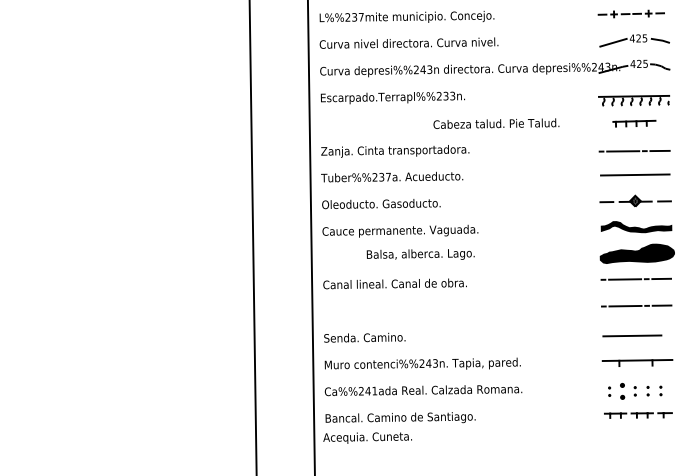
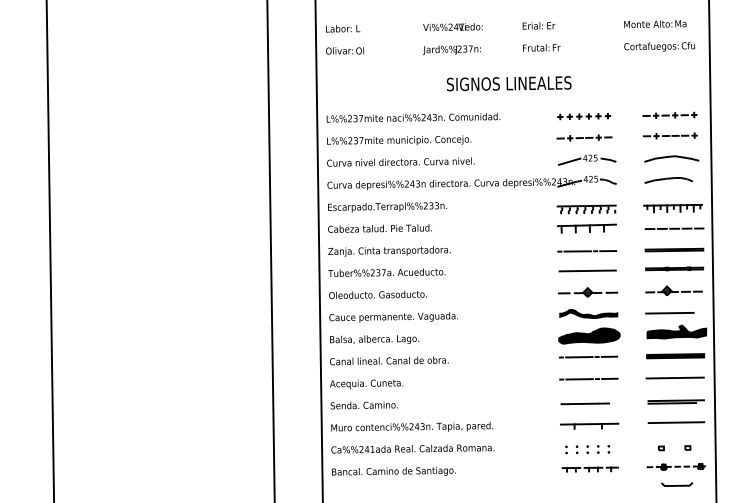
text: (495, 123) -> (379, 228), moved
part: (633, 123) -> (586, 228), size x1.67
text: (420, 254) -> (374, 339), moved
part: (621, 391) -> (576, 449), size x0.62
text: (367, 437) -> (366, 383), moved

